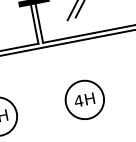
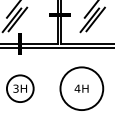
circle: (84, 99) -> (81, 88), size x1.6

